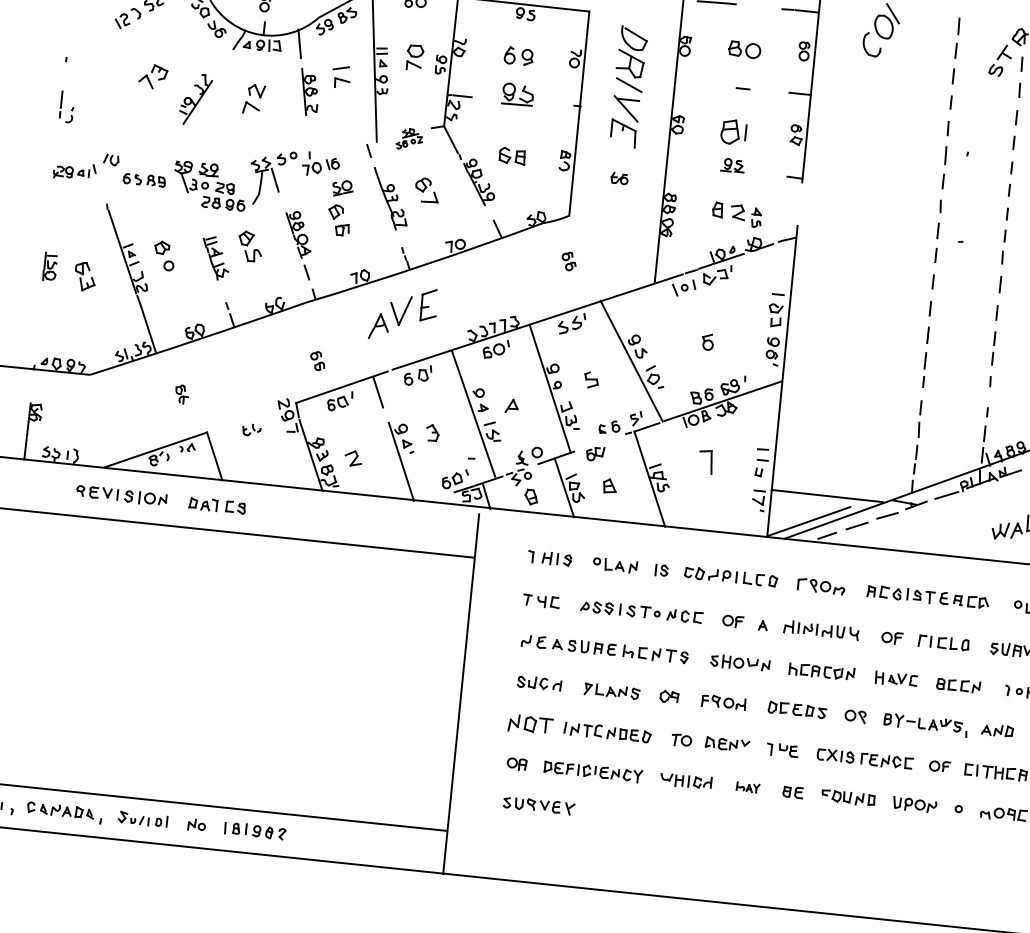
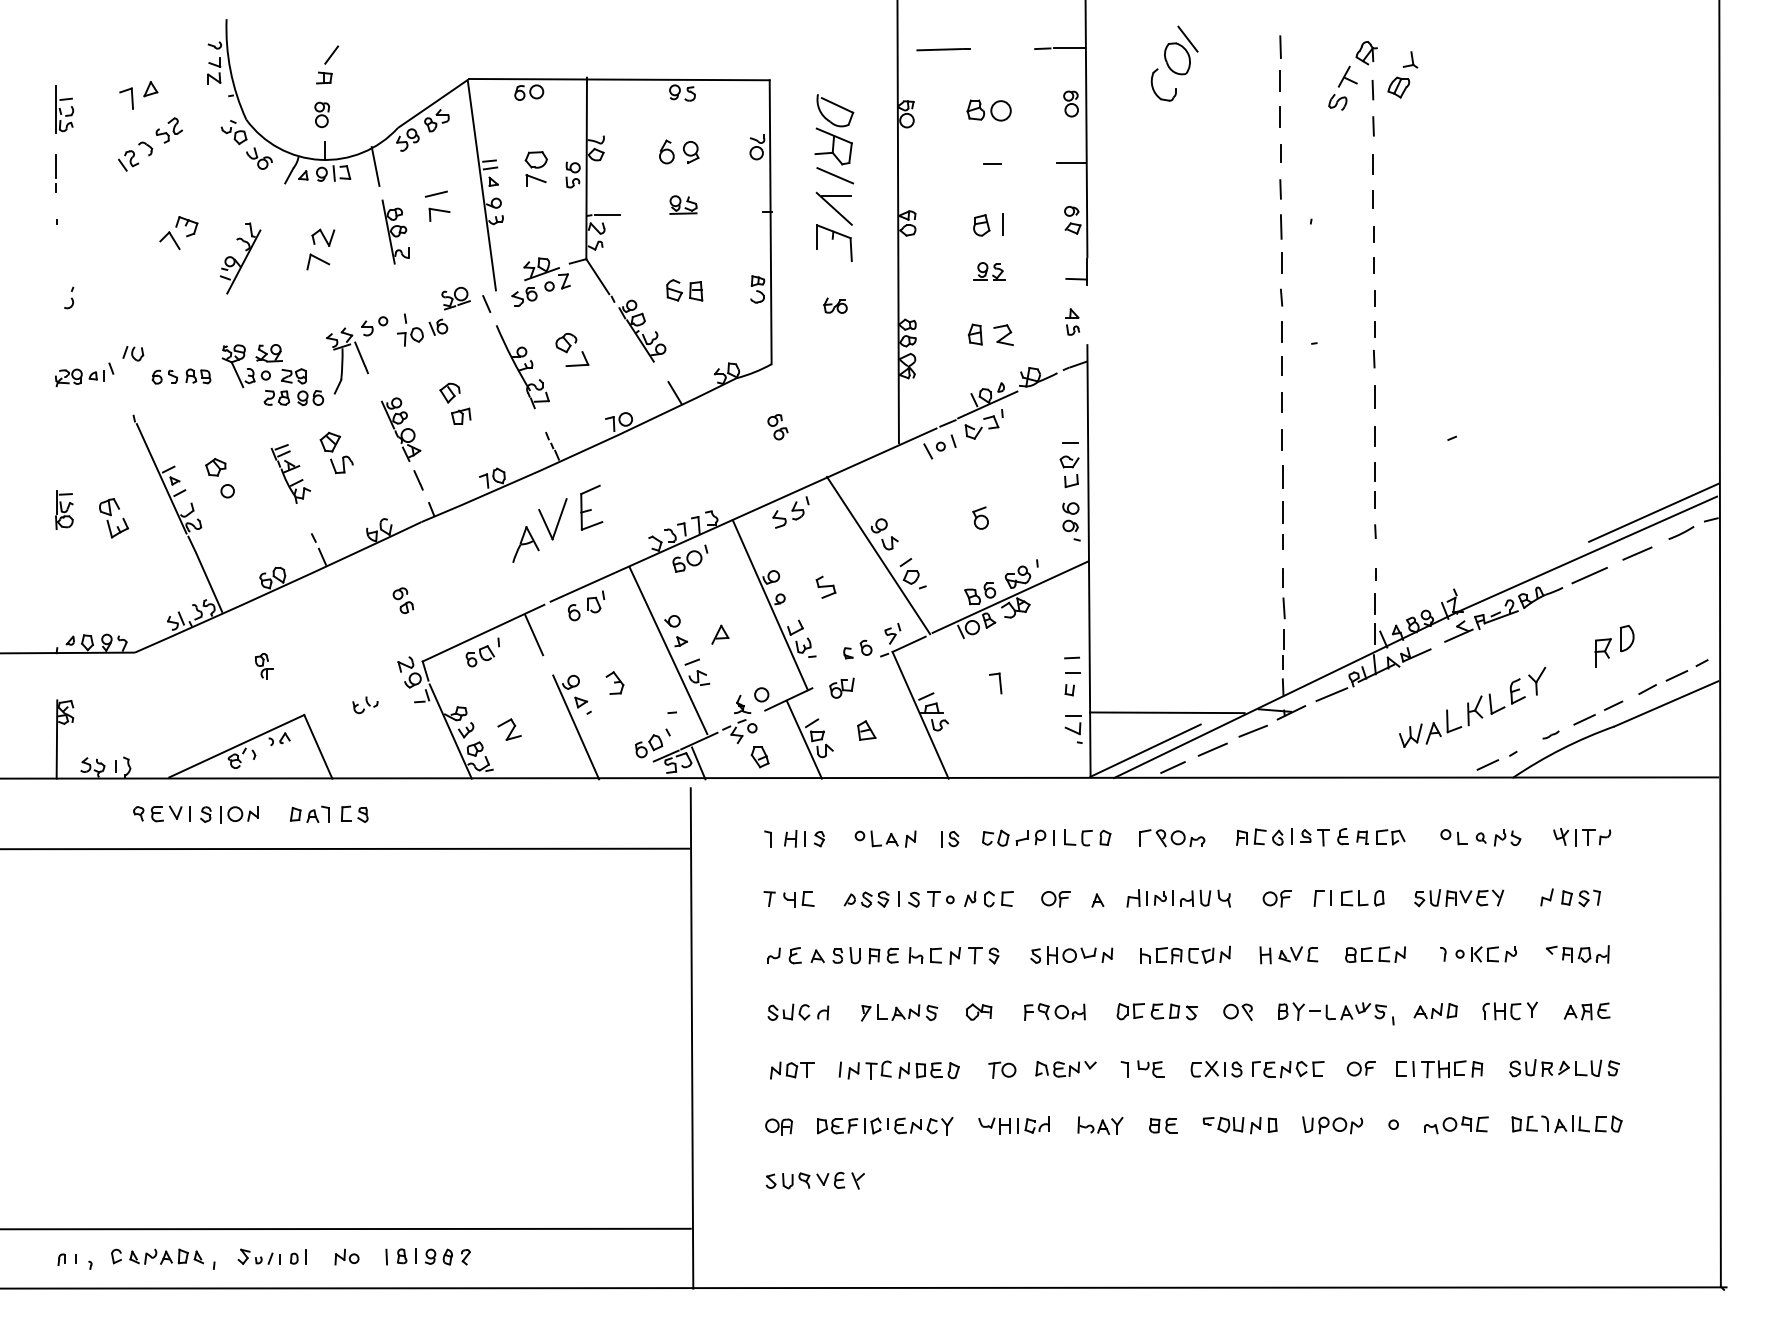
part: (518, 94) -> (683, 204), size x0.62
line: (60, 104) -> (55, 173), moved
part: (730, 131) -> (981, 225), size x0.62
part: (409, 138) -> (540, 281), size x1.67
part: (342, 188) -> (455, 298), moved
part: (756, 217) -> (1072, 321), moved
part: (317, 360) -> (403, 600), moved
part: (706, 462) -> (995, 683), size x0.62
part: (530, 724) -> (792, 1070), size x0.71
part: (748, 787) -> (1100, 1125), size x1.43

